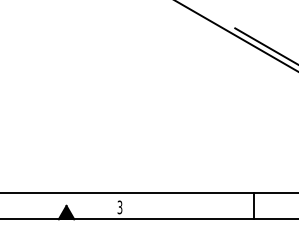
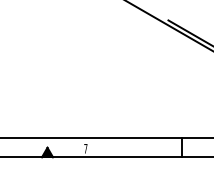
text: (119, 207) -> (85, 148), 3 -> 7

